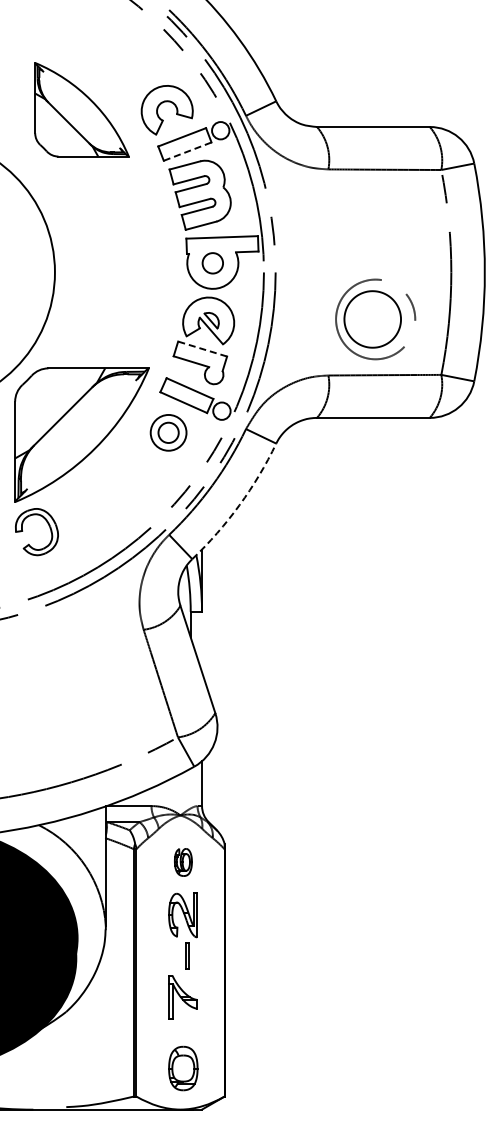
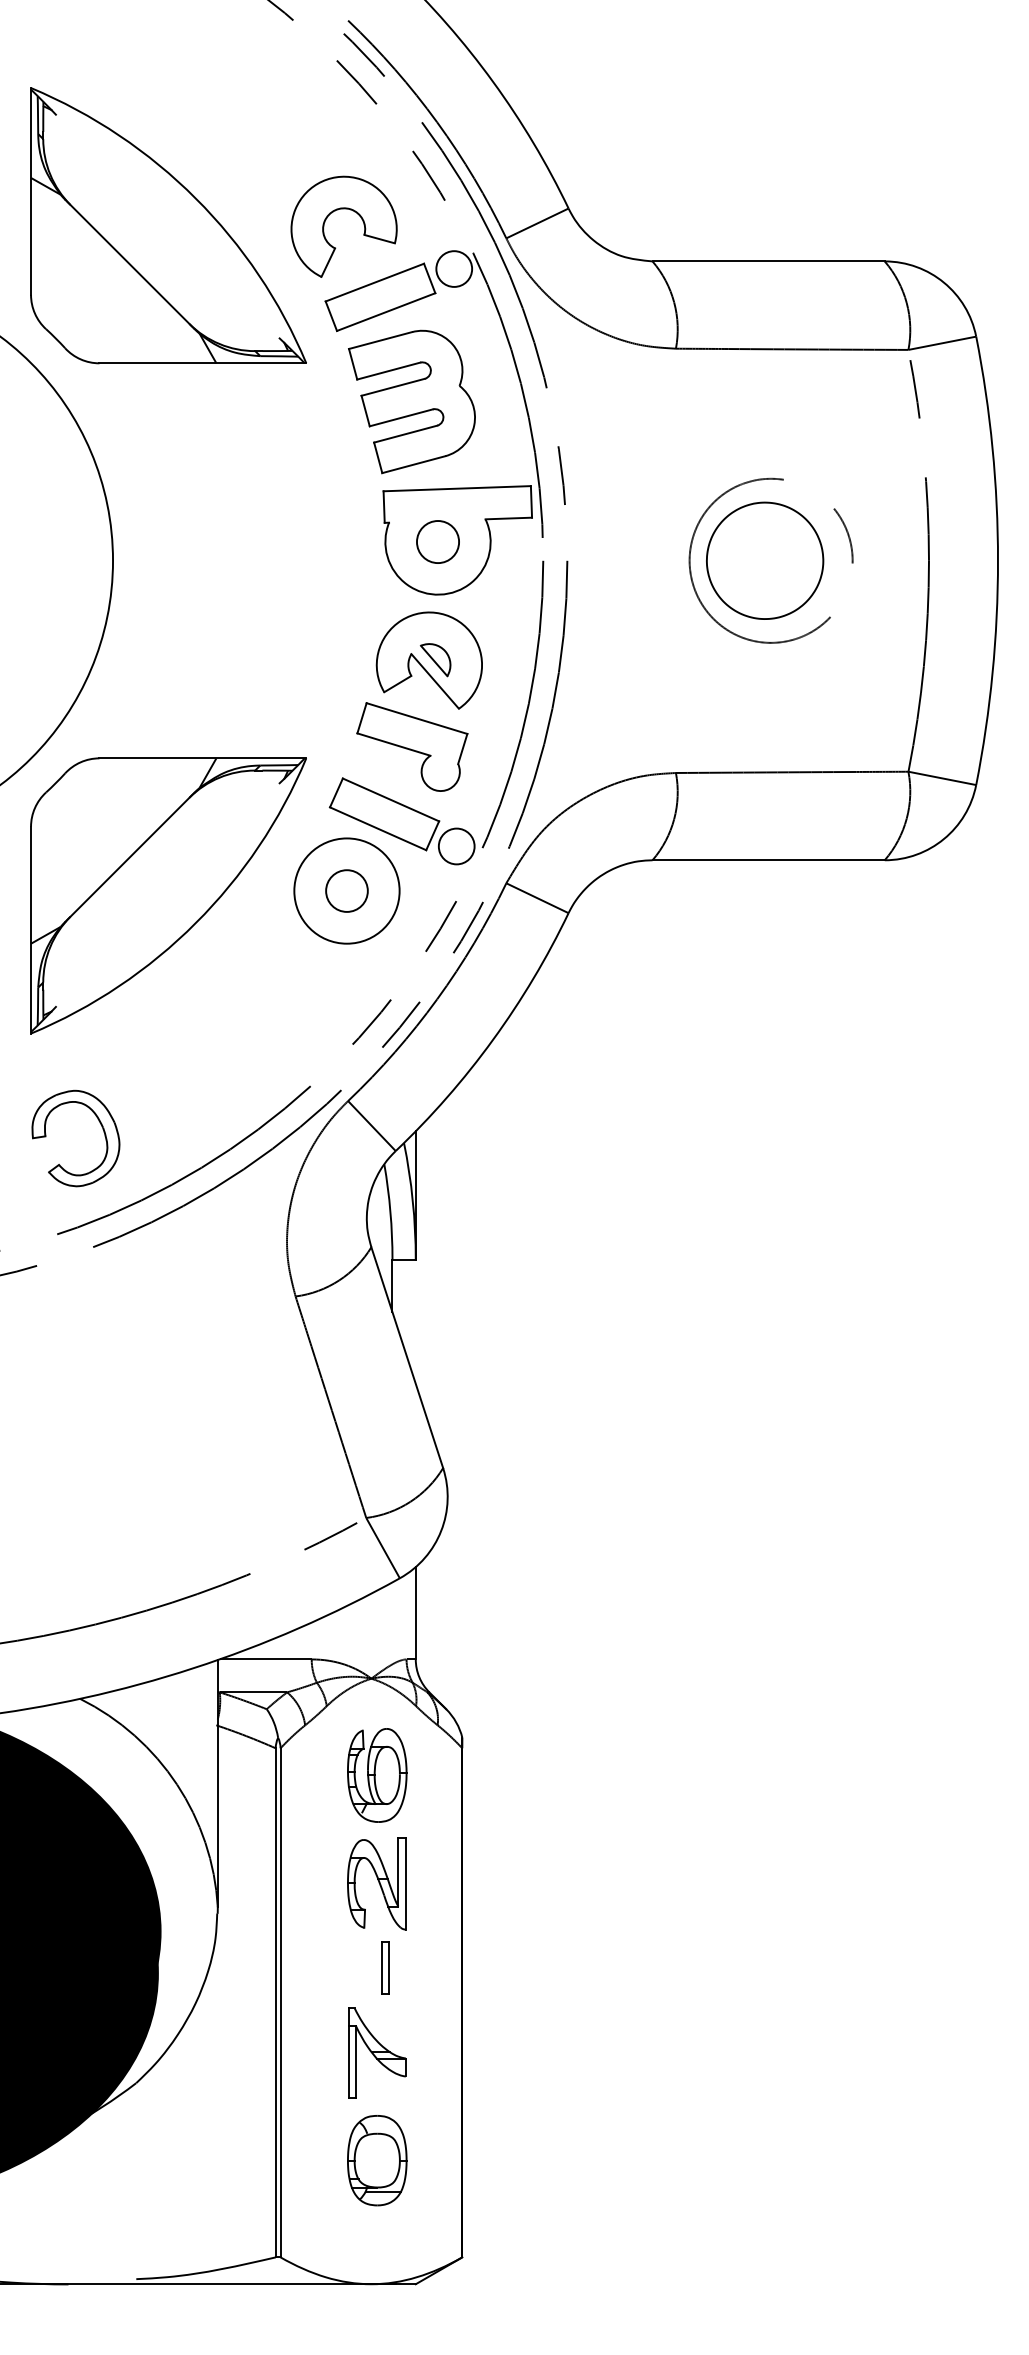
part: (81, 109) -> (167, 225), size x1.43
line: (187, 151) -> (385, 311), dashed -> solid
part: (375, 319) -> (770, 560), moved
line: (202, 349) -> (416, 719), dashed -> solid
circle: (168, 432) -> (346, 890), size x1.43
arc: (239, 505) -> (492, 1040), dashed -> solid
part: (23, 531) -> (48, 1137), moved
part: (183, 862) -> (377, 1775), size x1.67
part: (183, 1068) -> (377, 2160), moved

